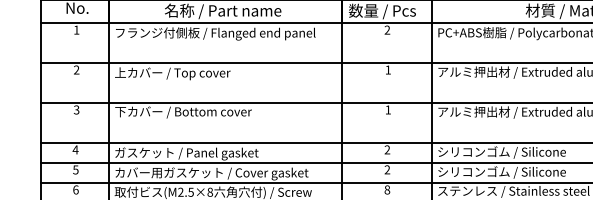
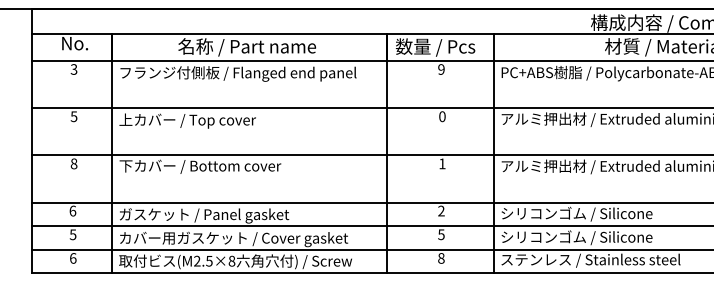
text: (76, 30) -> (73, 69), 1 -> 3
text: (387, 30) -> (441, 69), 2 -> 9
text: (76, 69) -> (73, 116), 2 -> 5
text: (388, 69) -> (442, 116), 1 -> 0
text: (76, 109) -> (73, 163), 3 -> 8
text: (75, 149) -> (72, 210), 4 -> 6
text: (387, 169) -> (441, 234), 2 -> 5

